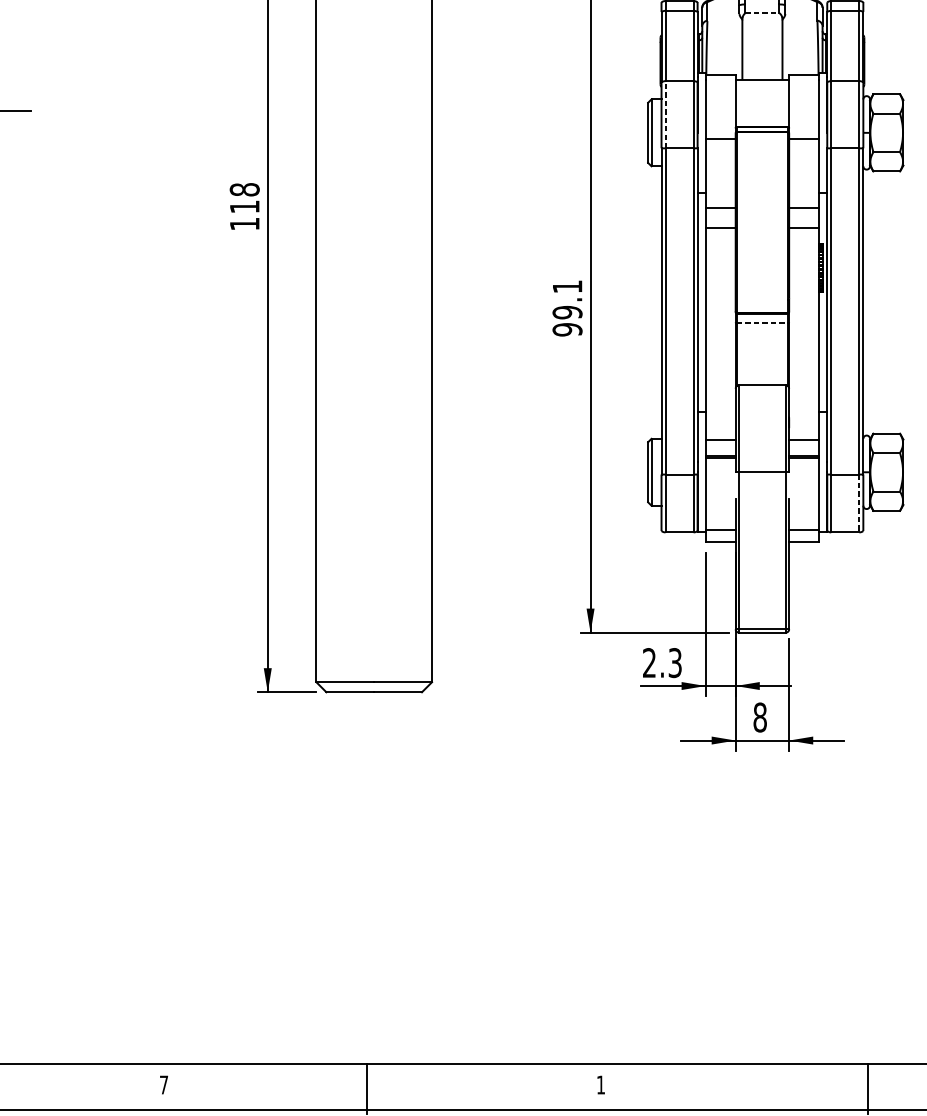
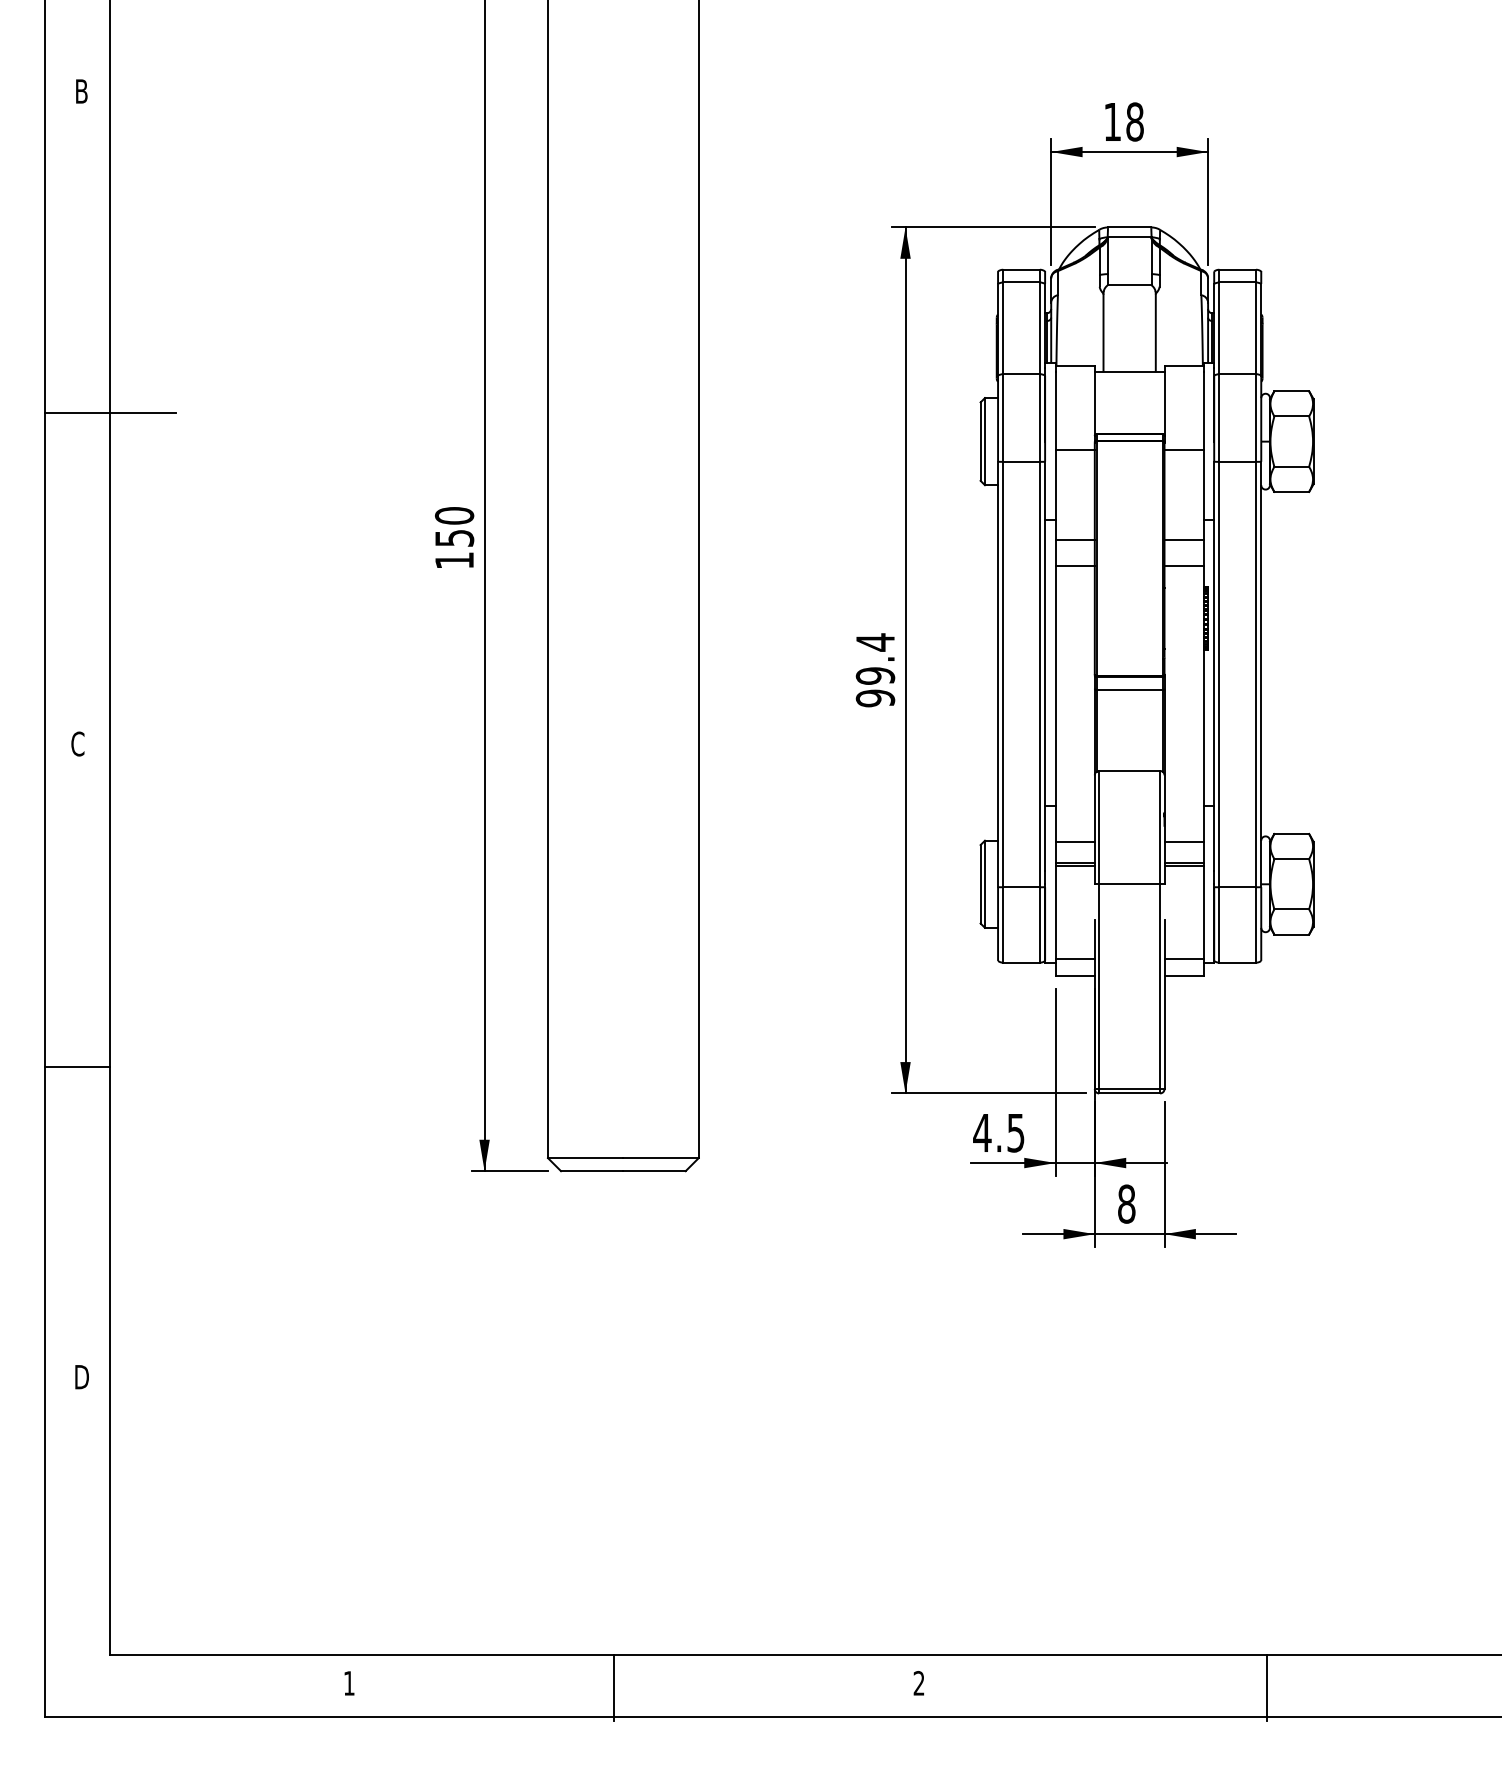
line: (763, 13) -> (1130, 285), dashed -> solid
line: (665, 115) -> (1003, 418), dashed -> solid
text: (244, 197) -> (454, 526), 118 -> 150
text: (567, 286) -> (875, 642), 99.1 -> 99.4
line: (763, 323) -> (1130, 690), dashed -> solid
line: (859, 503) -> (1256, 924), dashed -> solid
text: (661, 662) -> (998, 1132), 2.3 -> 4.5
text: (164, 1085) -> (349, 1683), 7 -> 1
text: (600, 1085) -> (918, 1683), 1 -> 2

